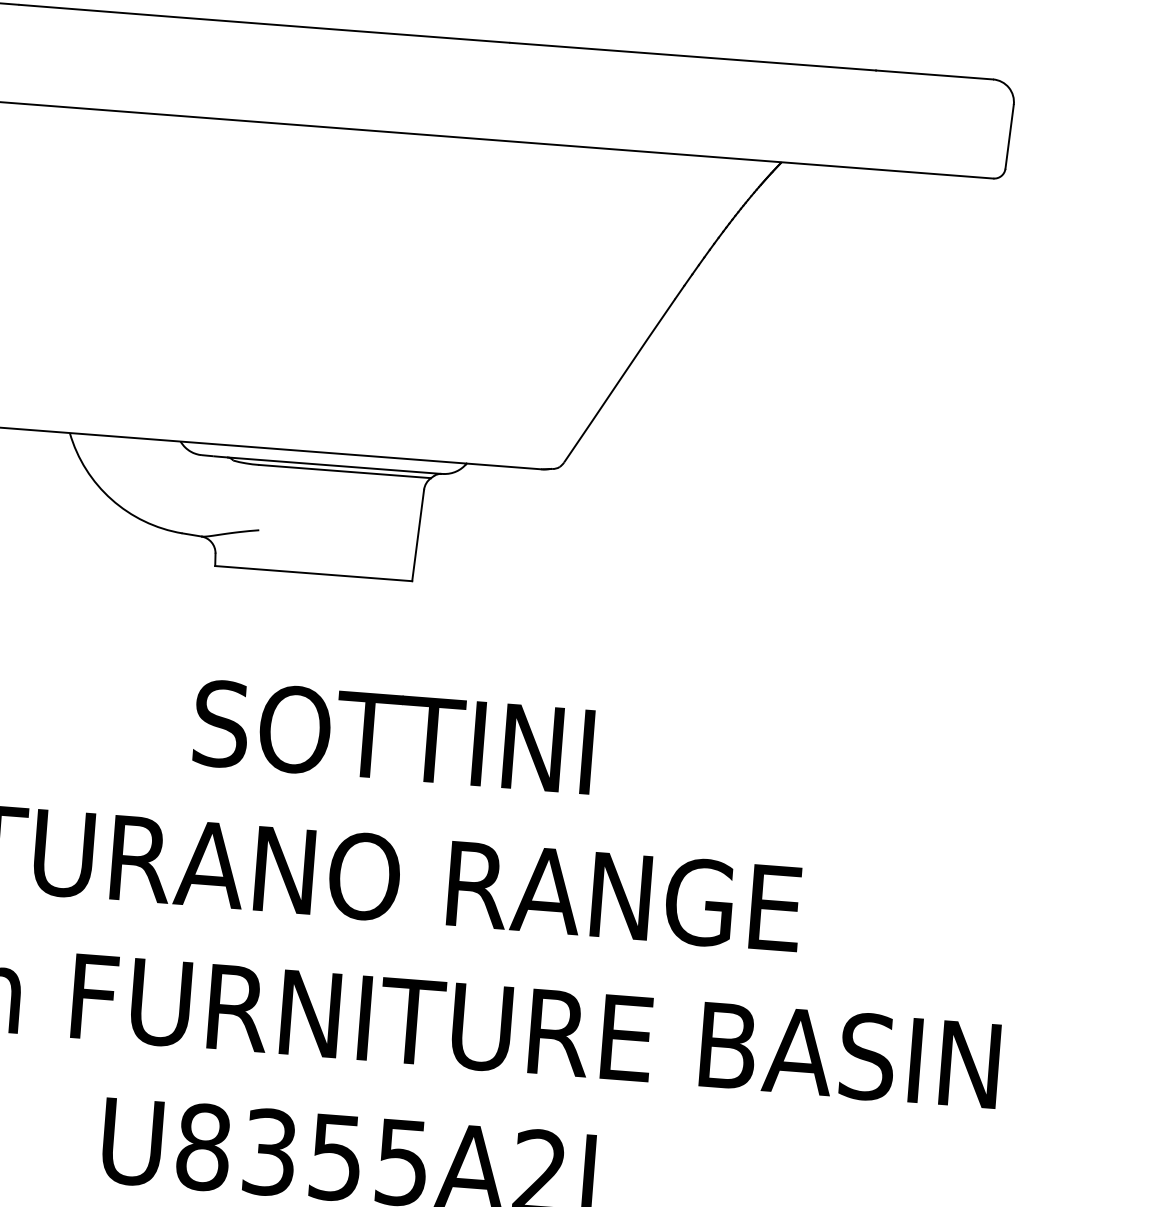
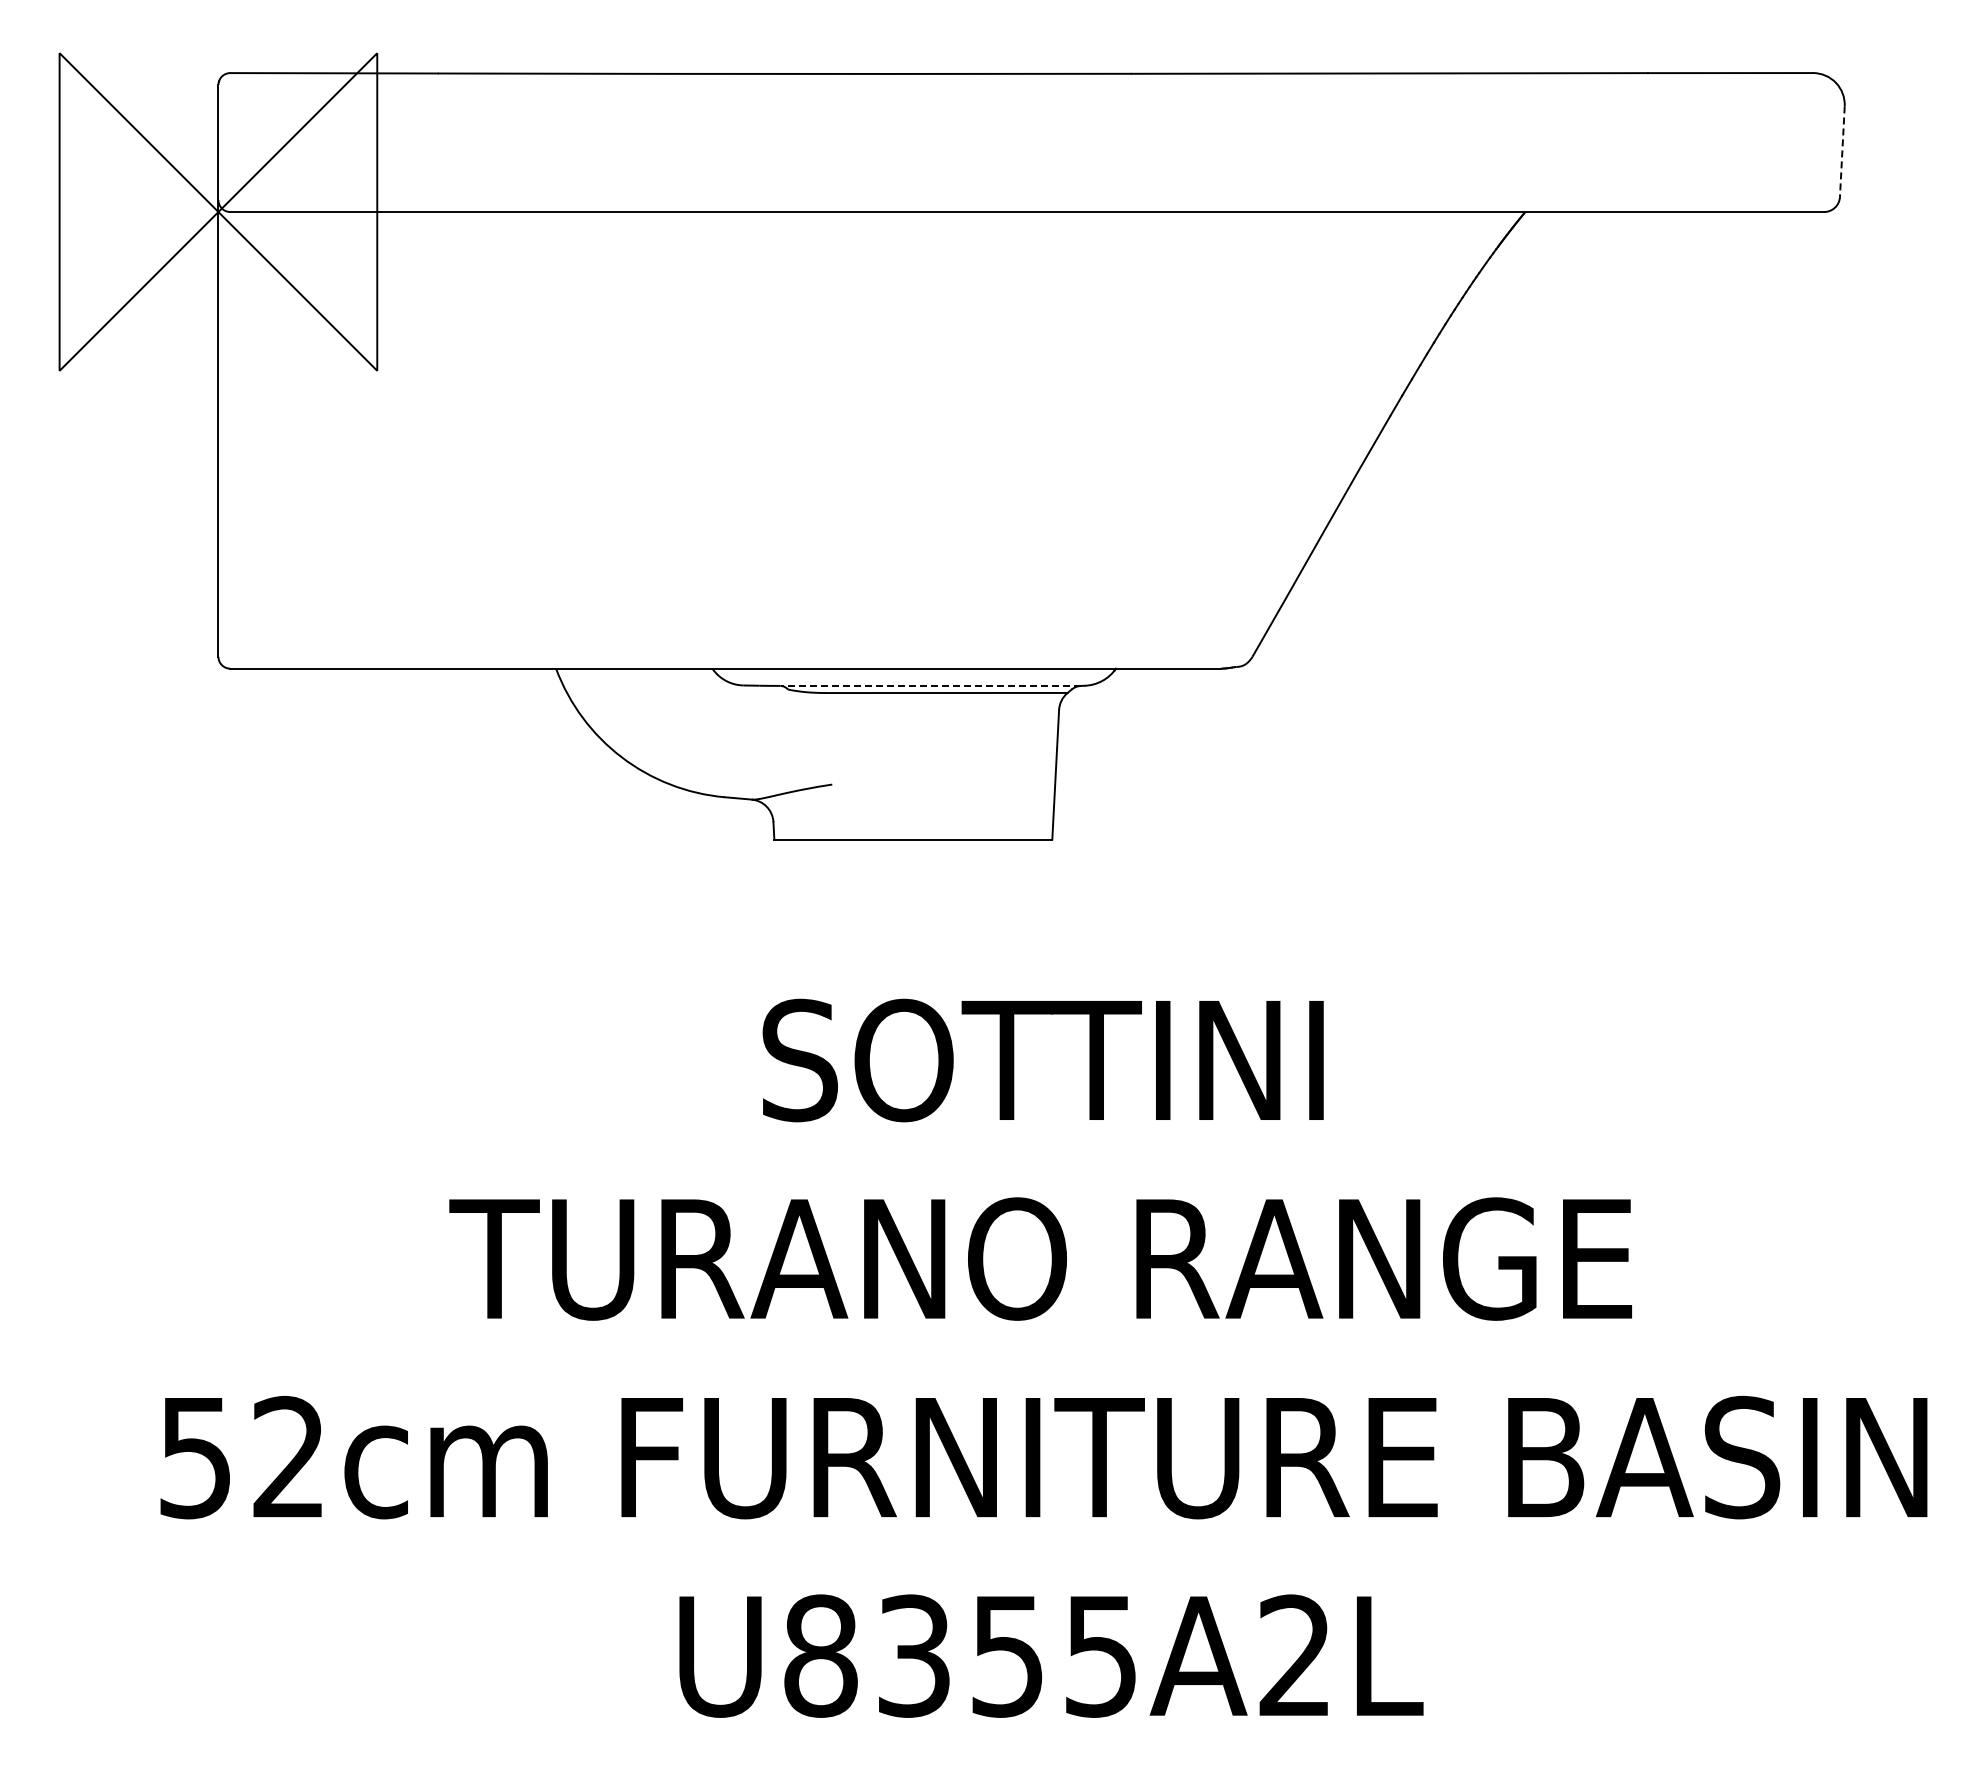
line: (1009, 137) -> (1842, 152), solid -> dashed
line: (334, 465) -> (930, 685), solid -> dashed

